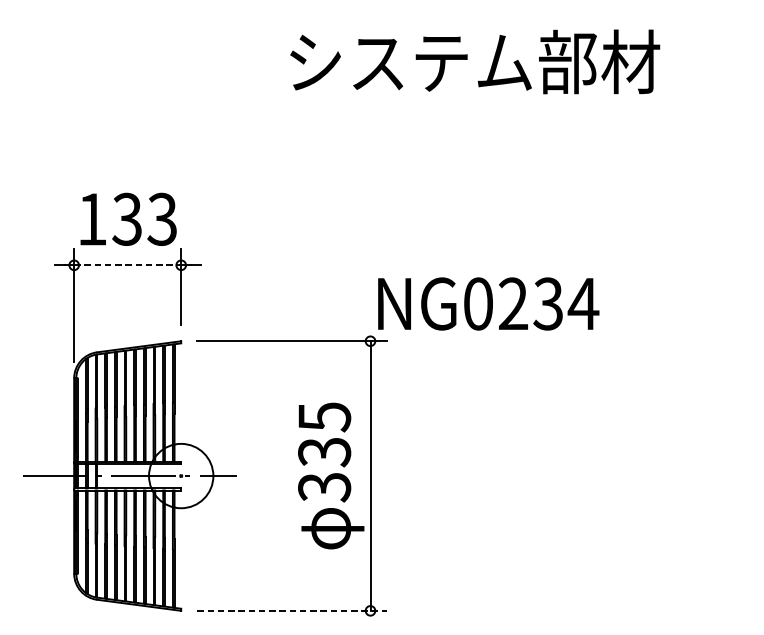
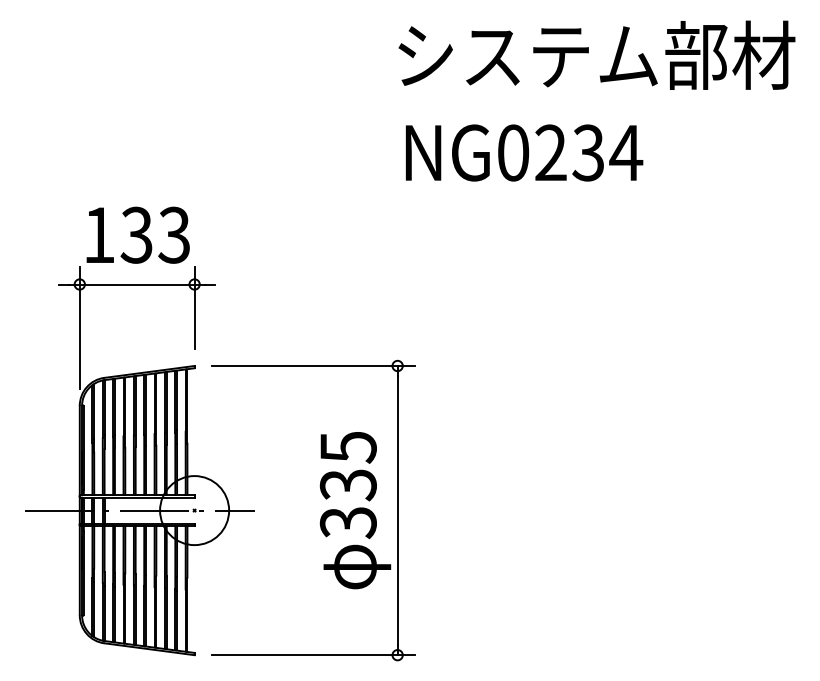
text: (474, 61) -> (596, 54), moved
line: (127, 265) -> (137, 284), dashed -> solid
text: (488, 303) -> (524, 152), moved
line: (292, 611) -> (313, 655), dashed -> solid

